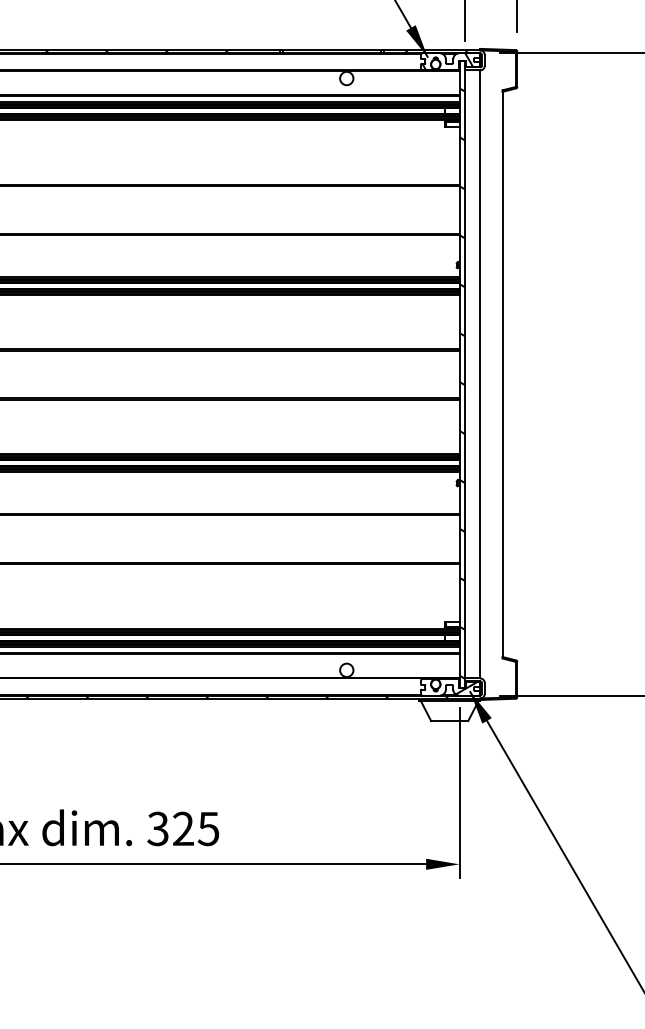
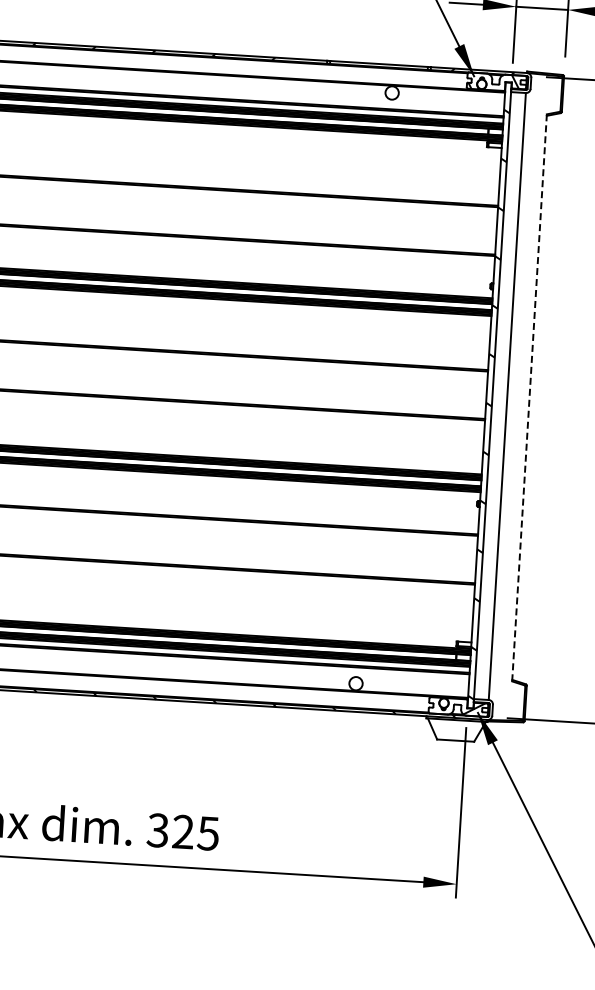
line: (502, 374) -> (529, 397), solid -> dashed

